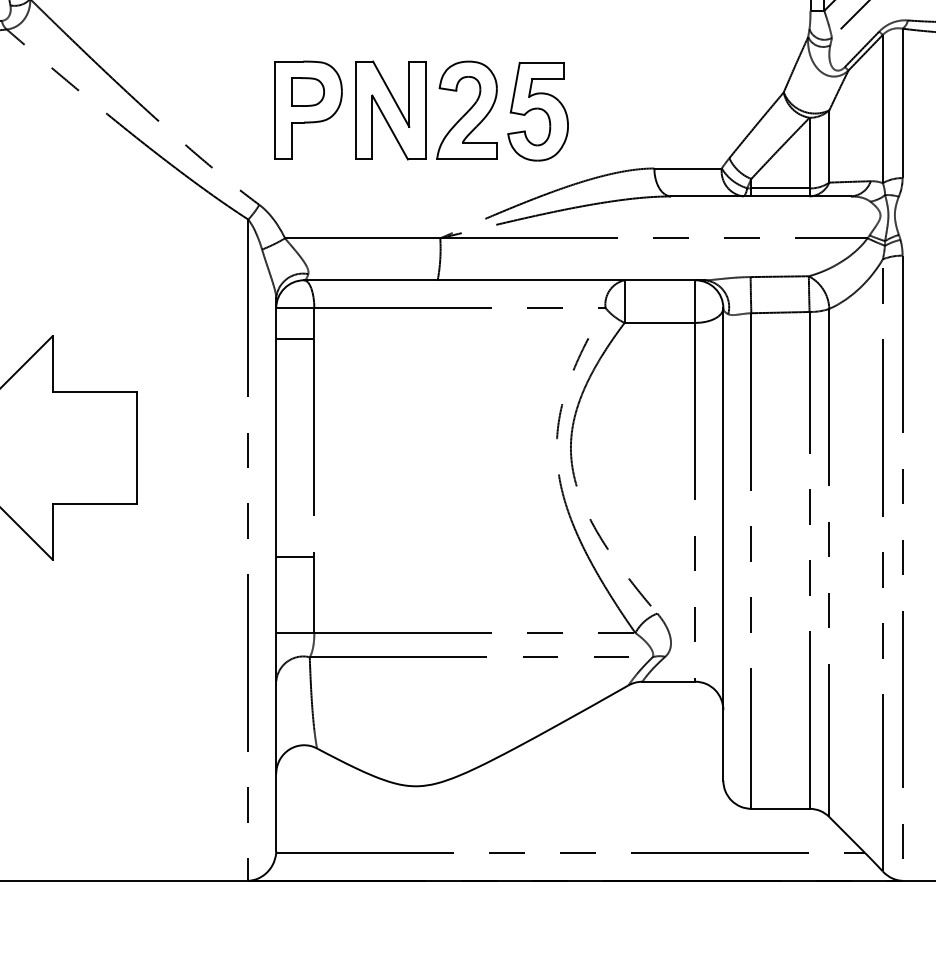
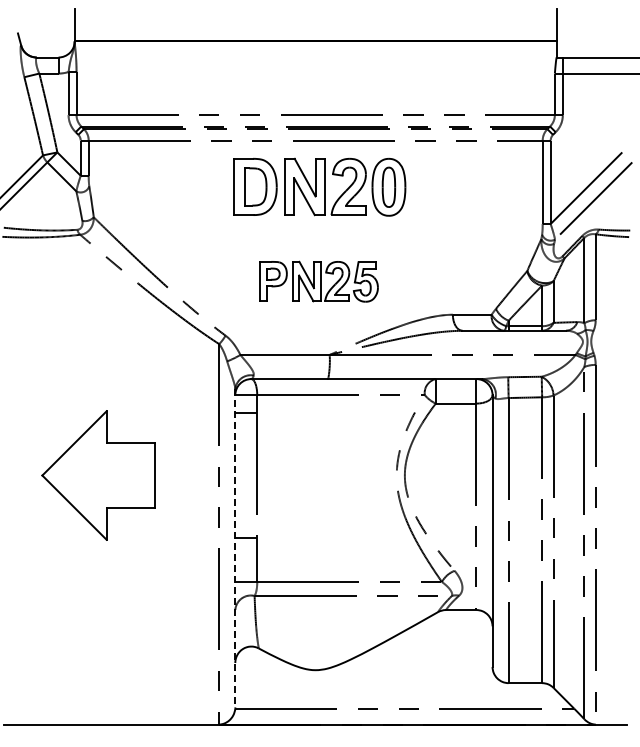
part: (420, 110) -> (318, 281), size x0.7
line: (276, 574) -> (235, 548), solid -> dashed

